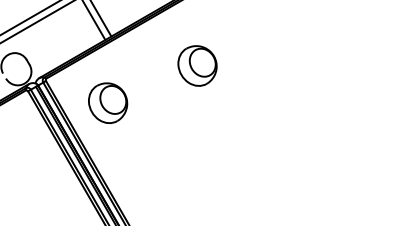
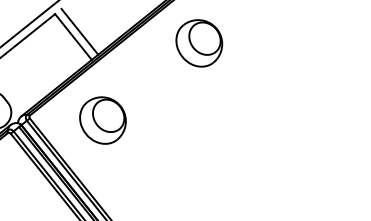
part: (197, 65) -> (199, 42), moved
part: (108, 102) -> (103, 119), moved

